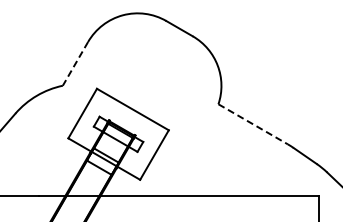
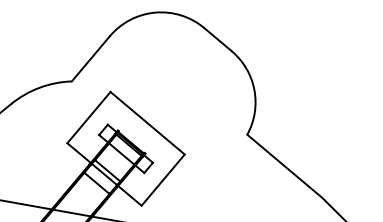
line: (75, 64) -> (90, 59), dashed -> solid
line: (253, 124) -> (283, 165), dashed -> solid

